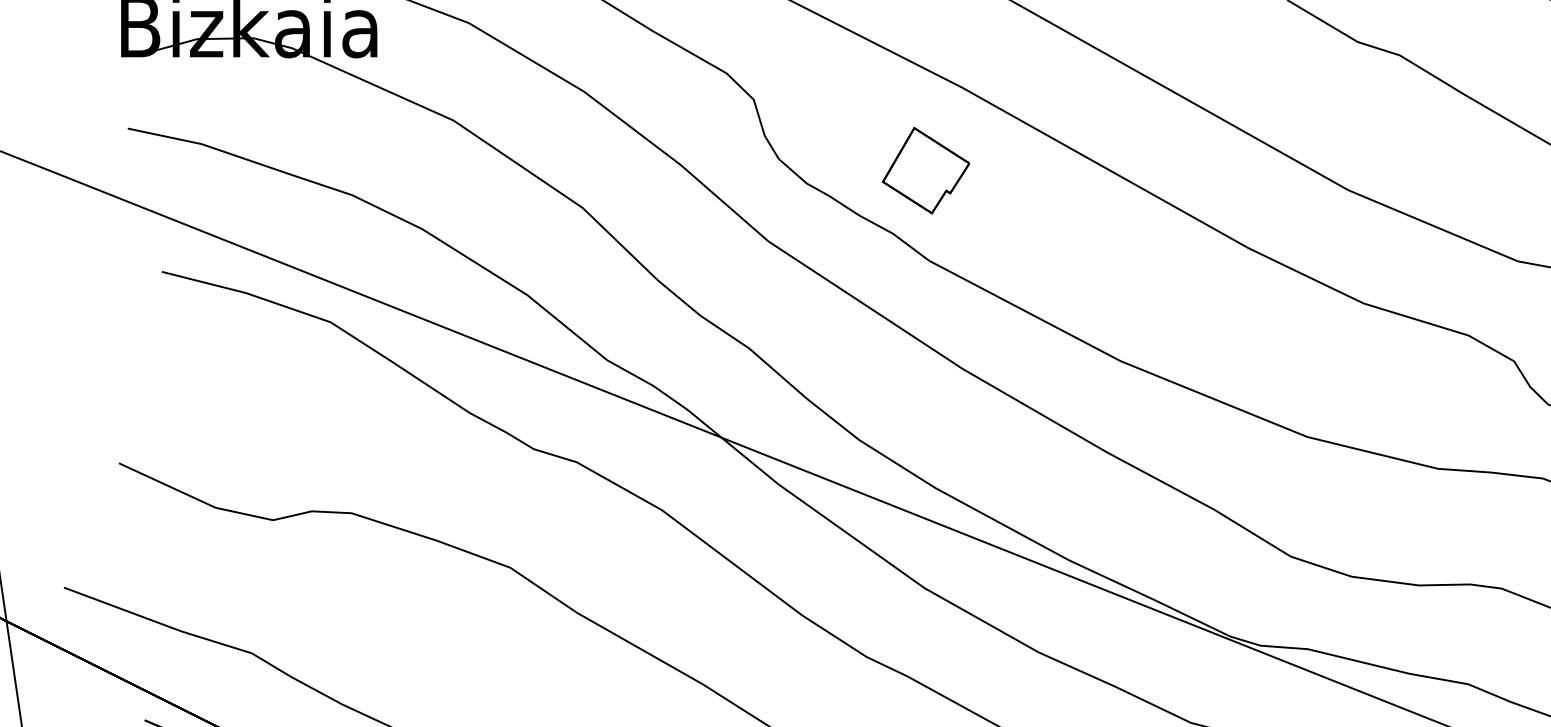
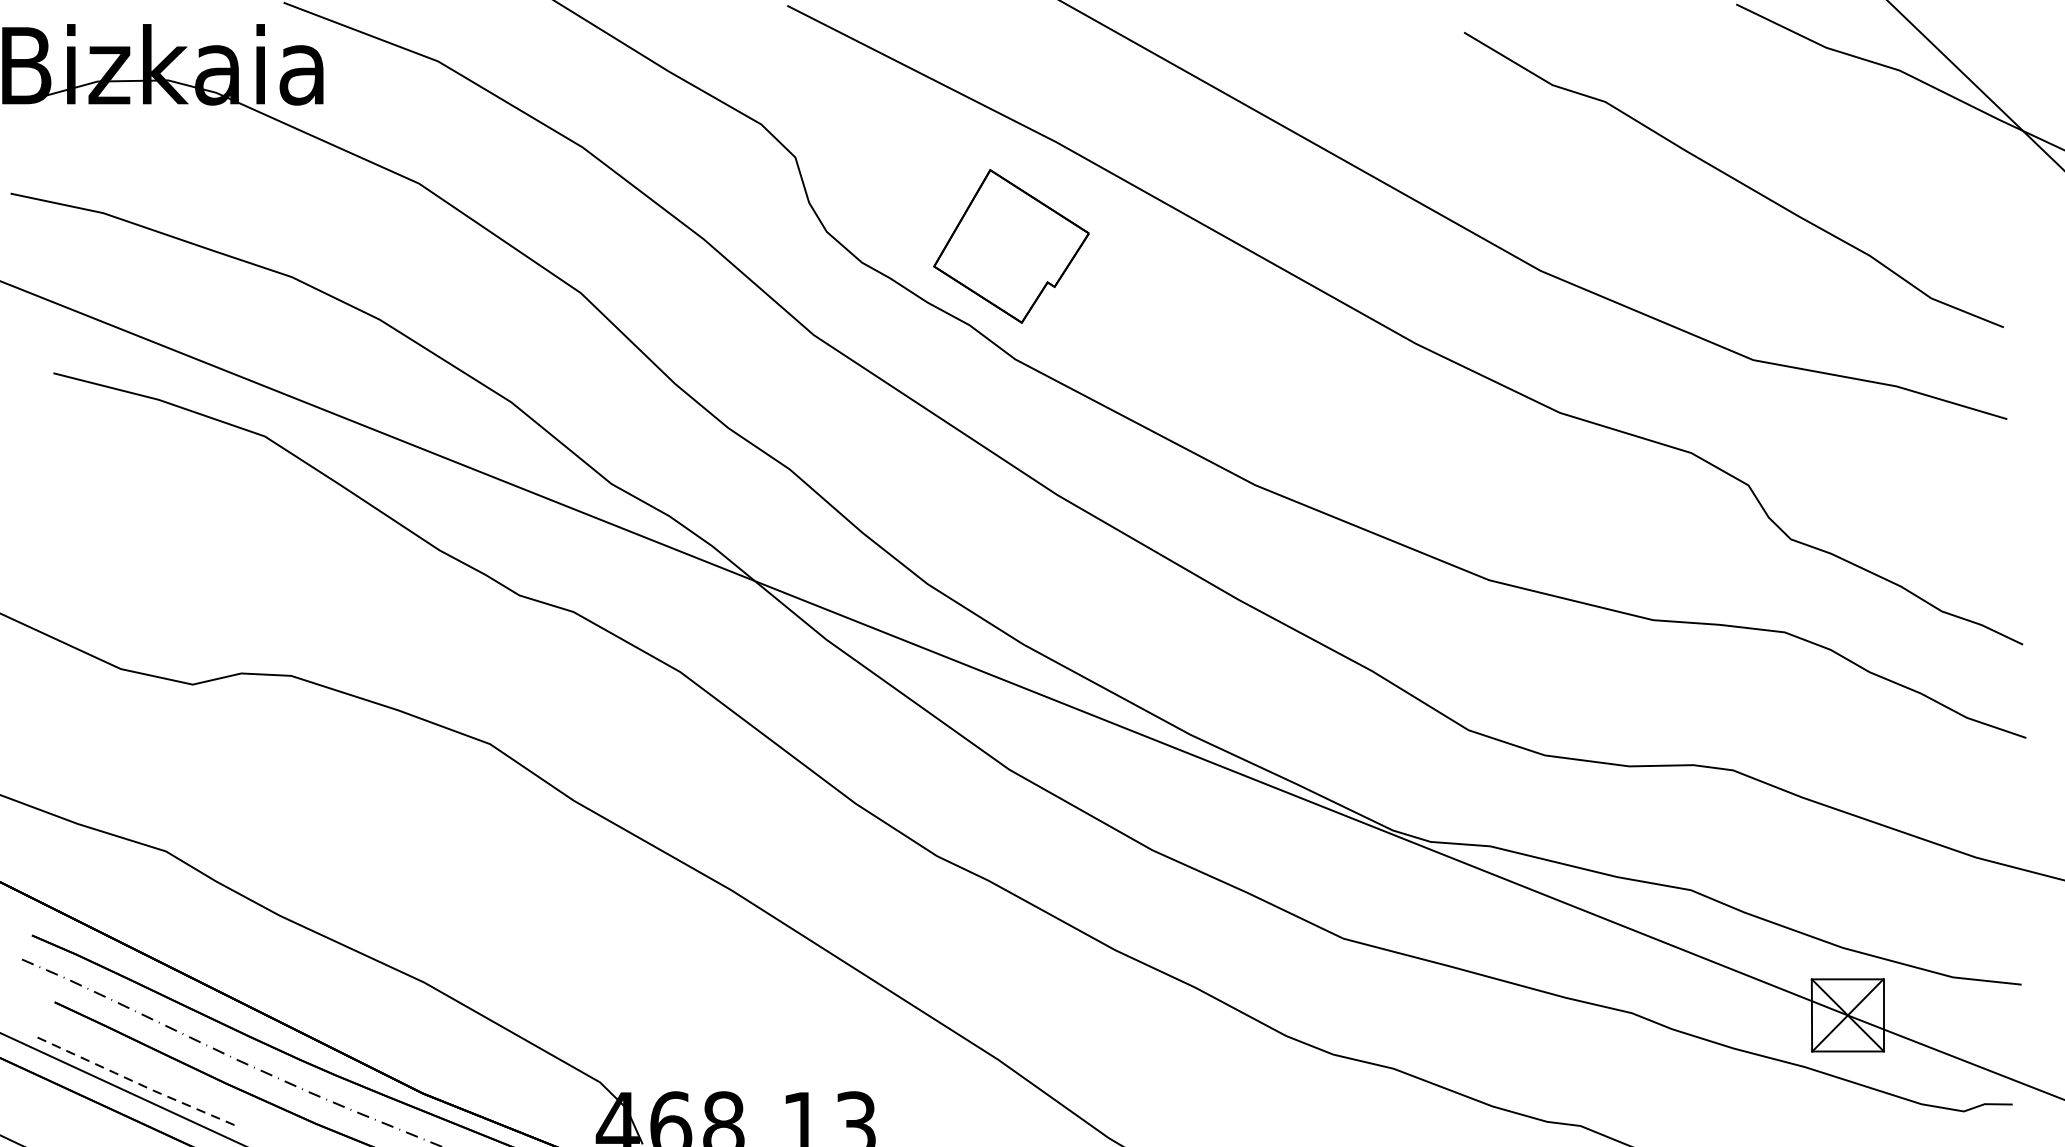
part: (926, 170) -> (1011, 246), size x1.43

